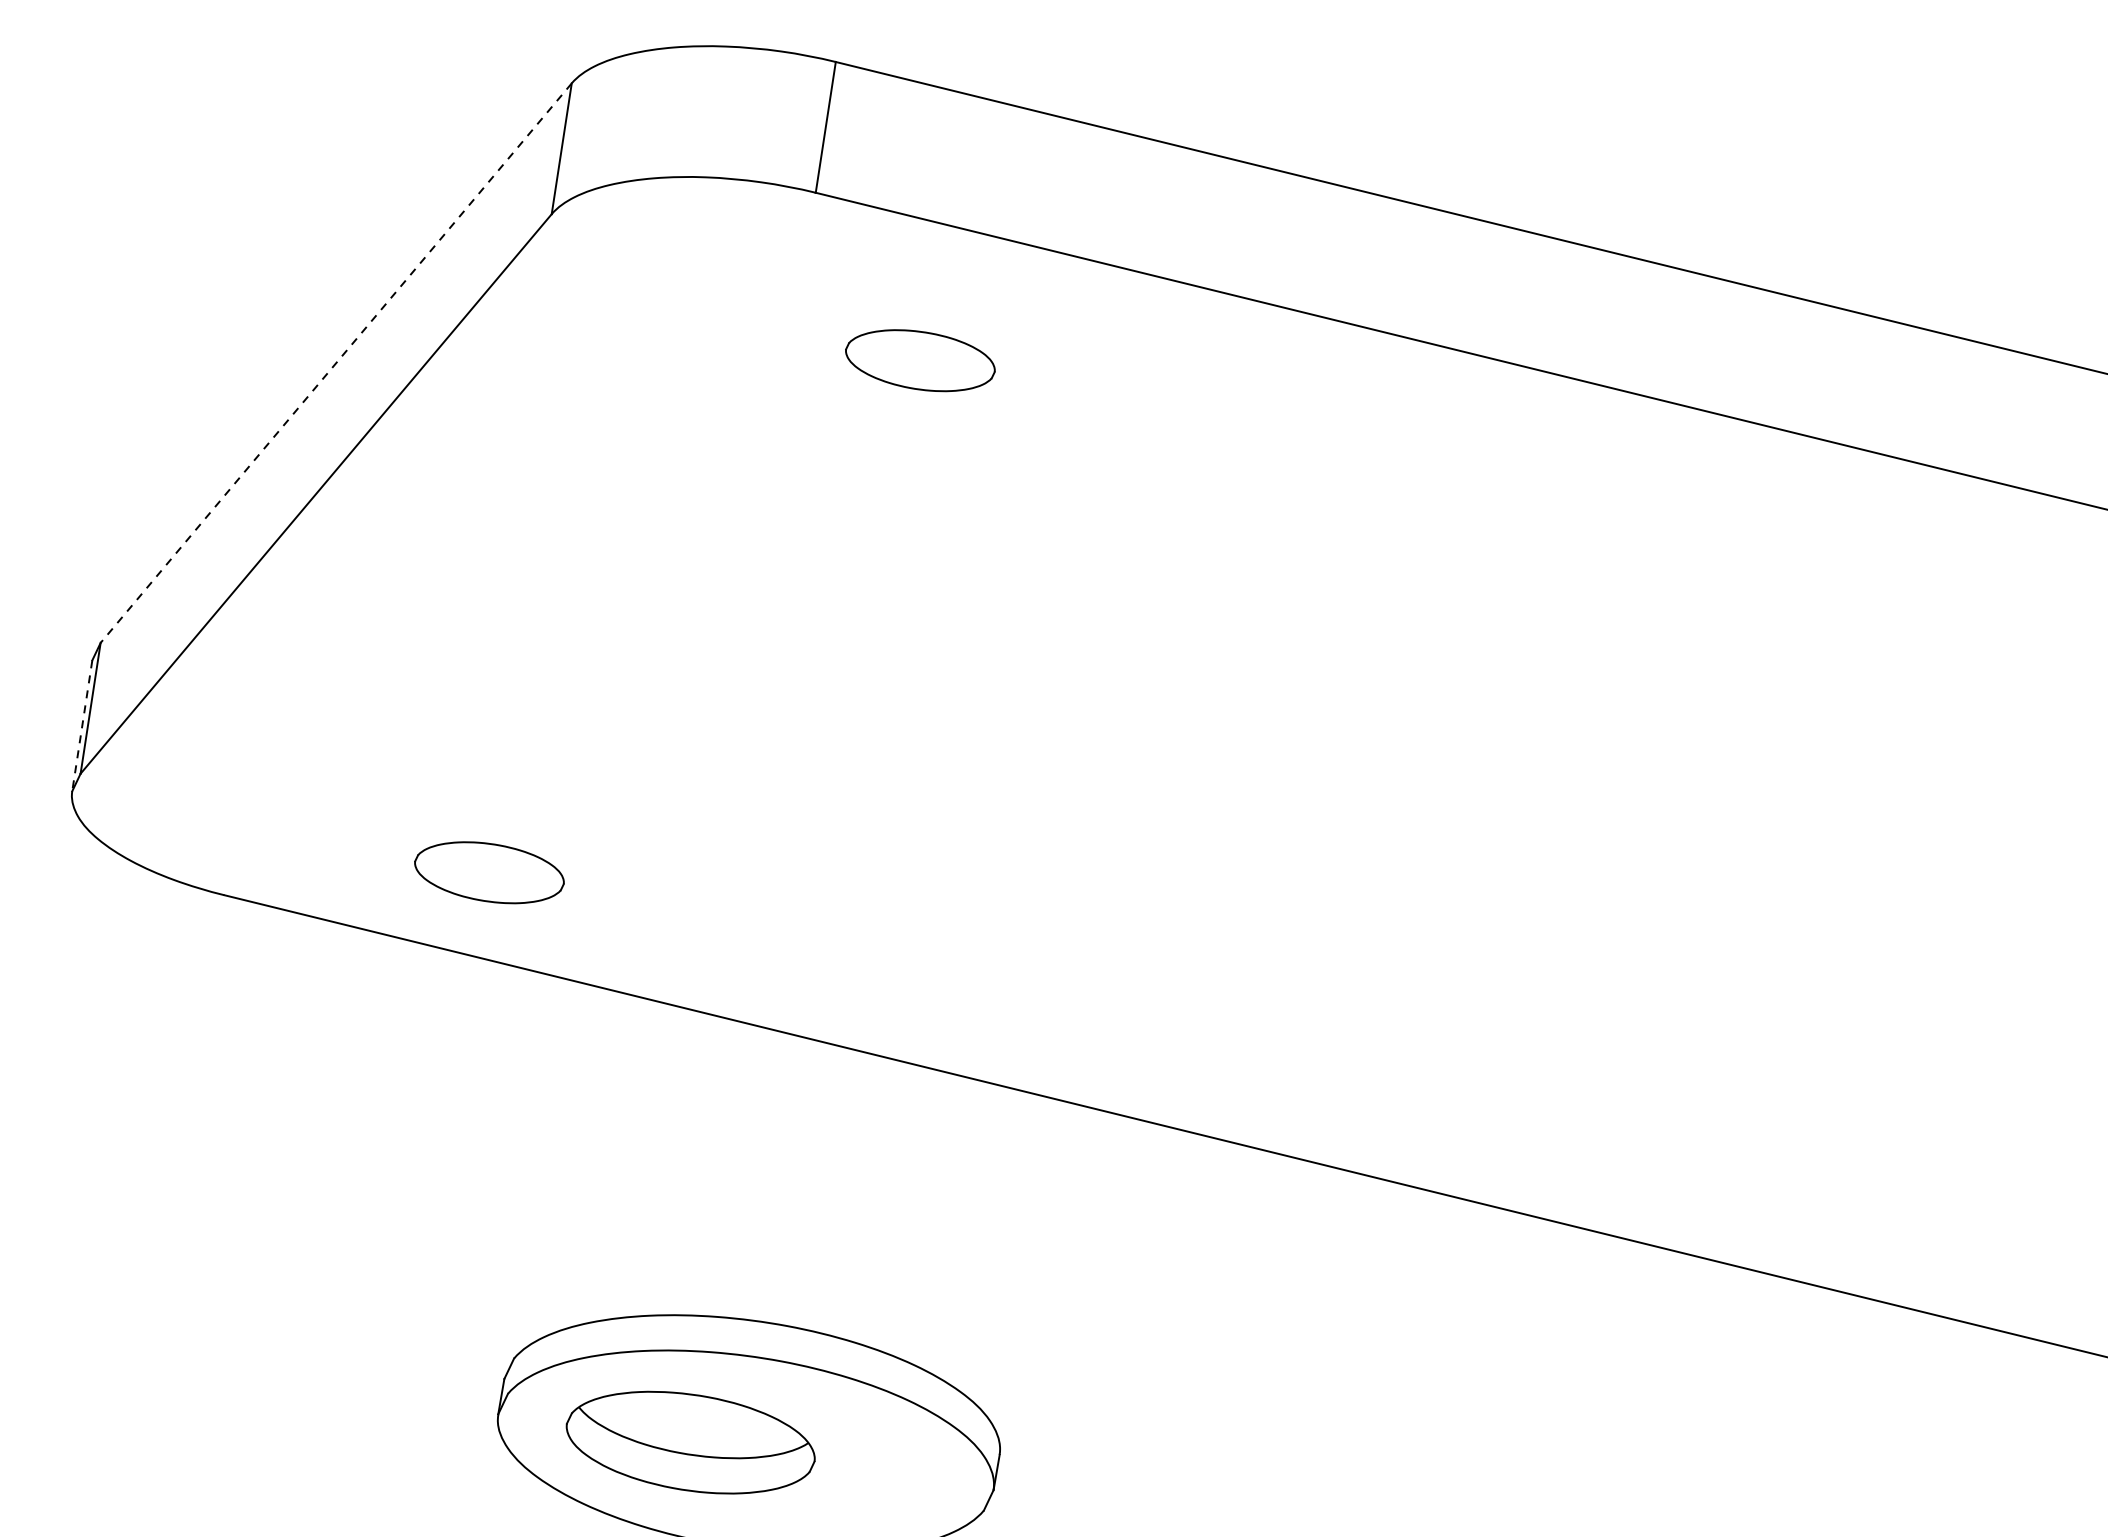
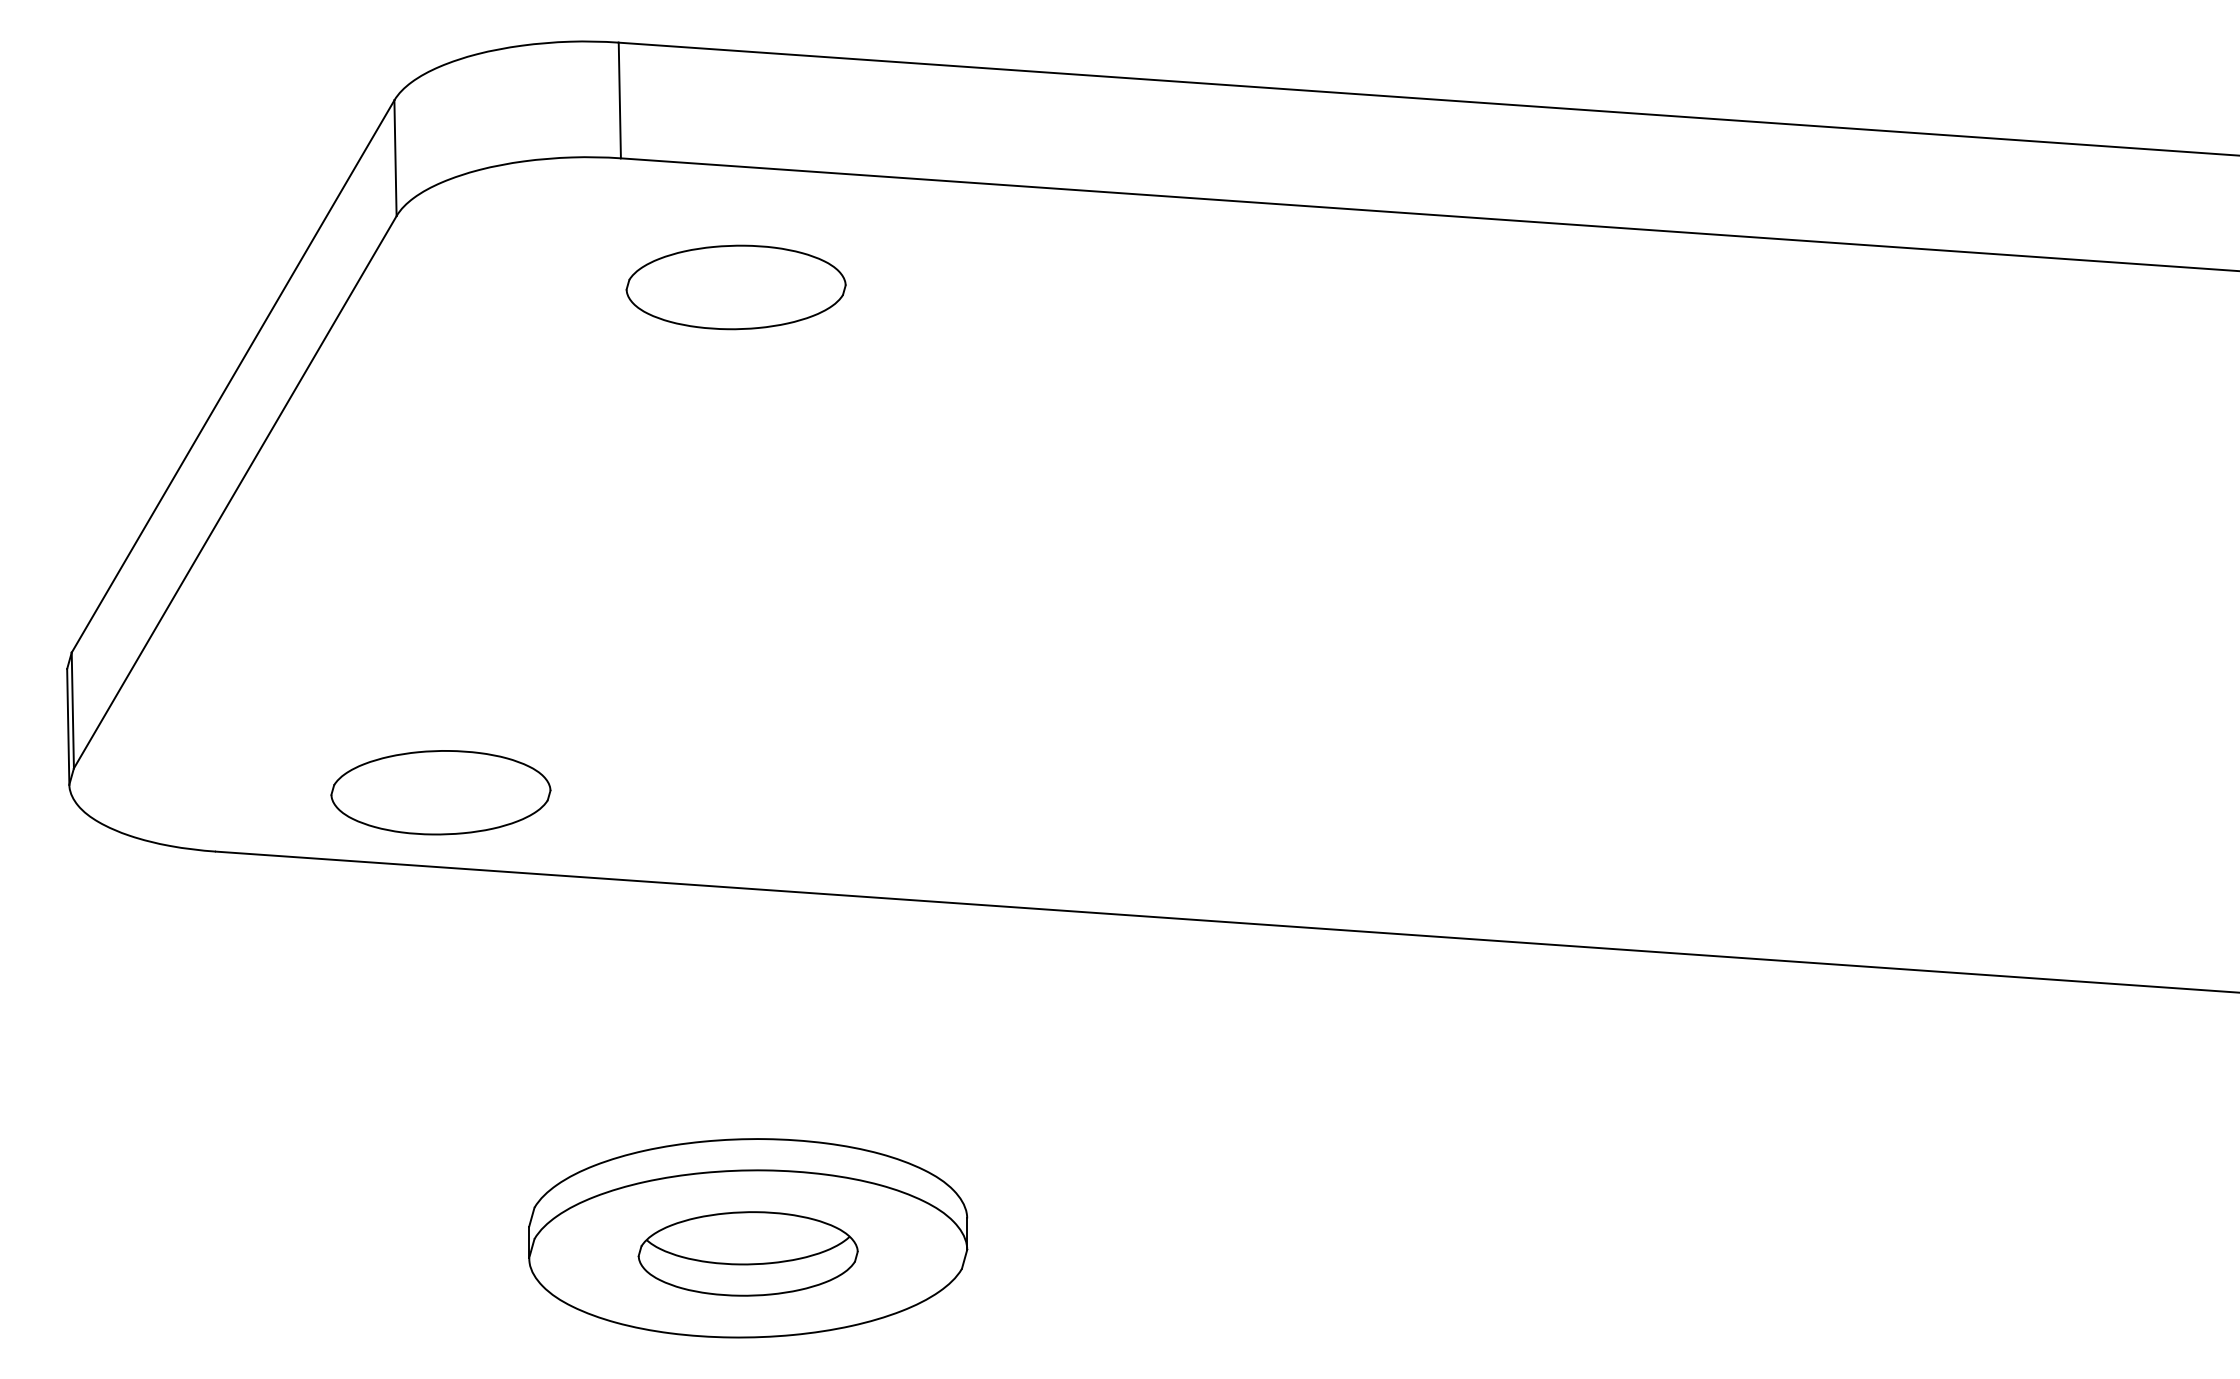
part: (919, 360) -> (735, 287), size x1.67
line: (336, 363) -> (233, 376), dashed -> solid
line: (82, 725) -> (68, 726), dashed -> solid
part: (488, 872) -> (440, 792), size x1.67
part: (690, 1442) -> (747, 1253), moved

